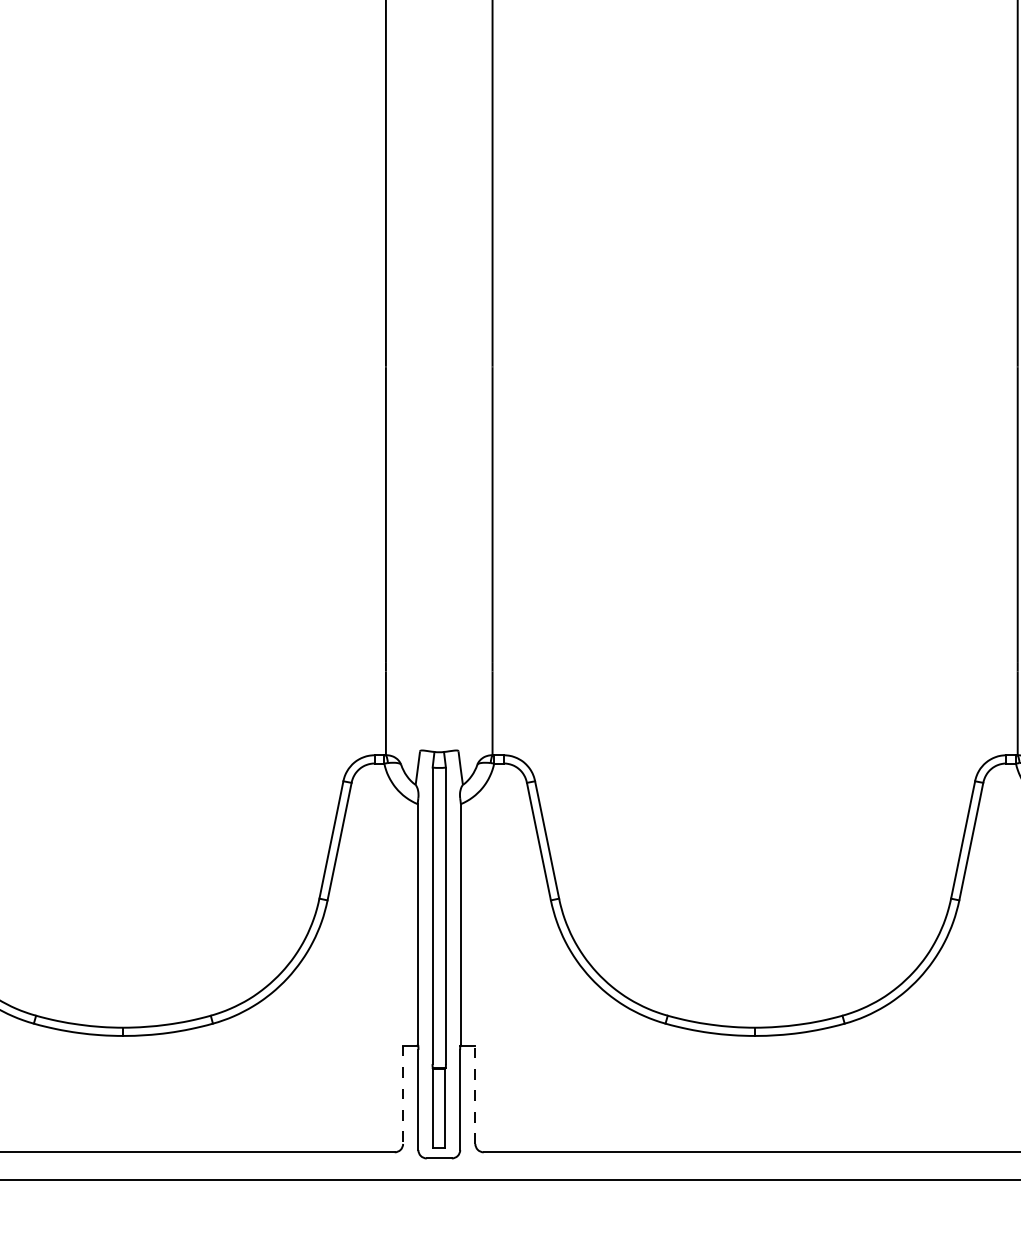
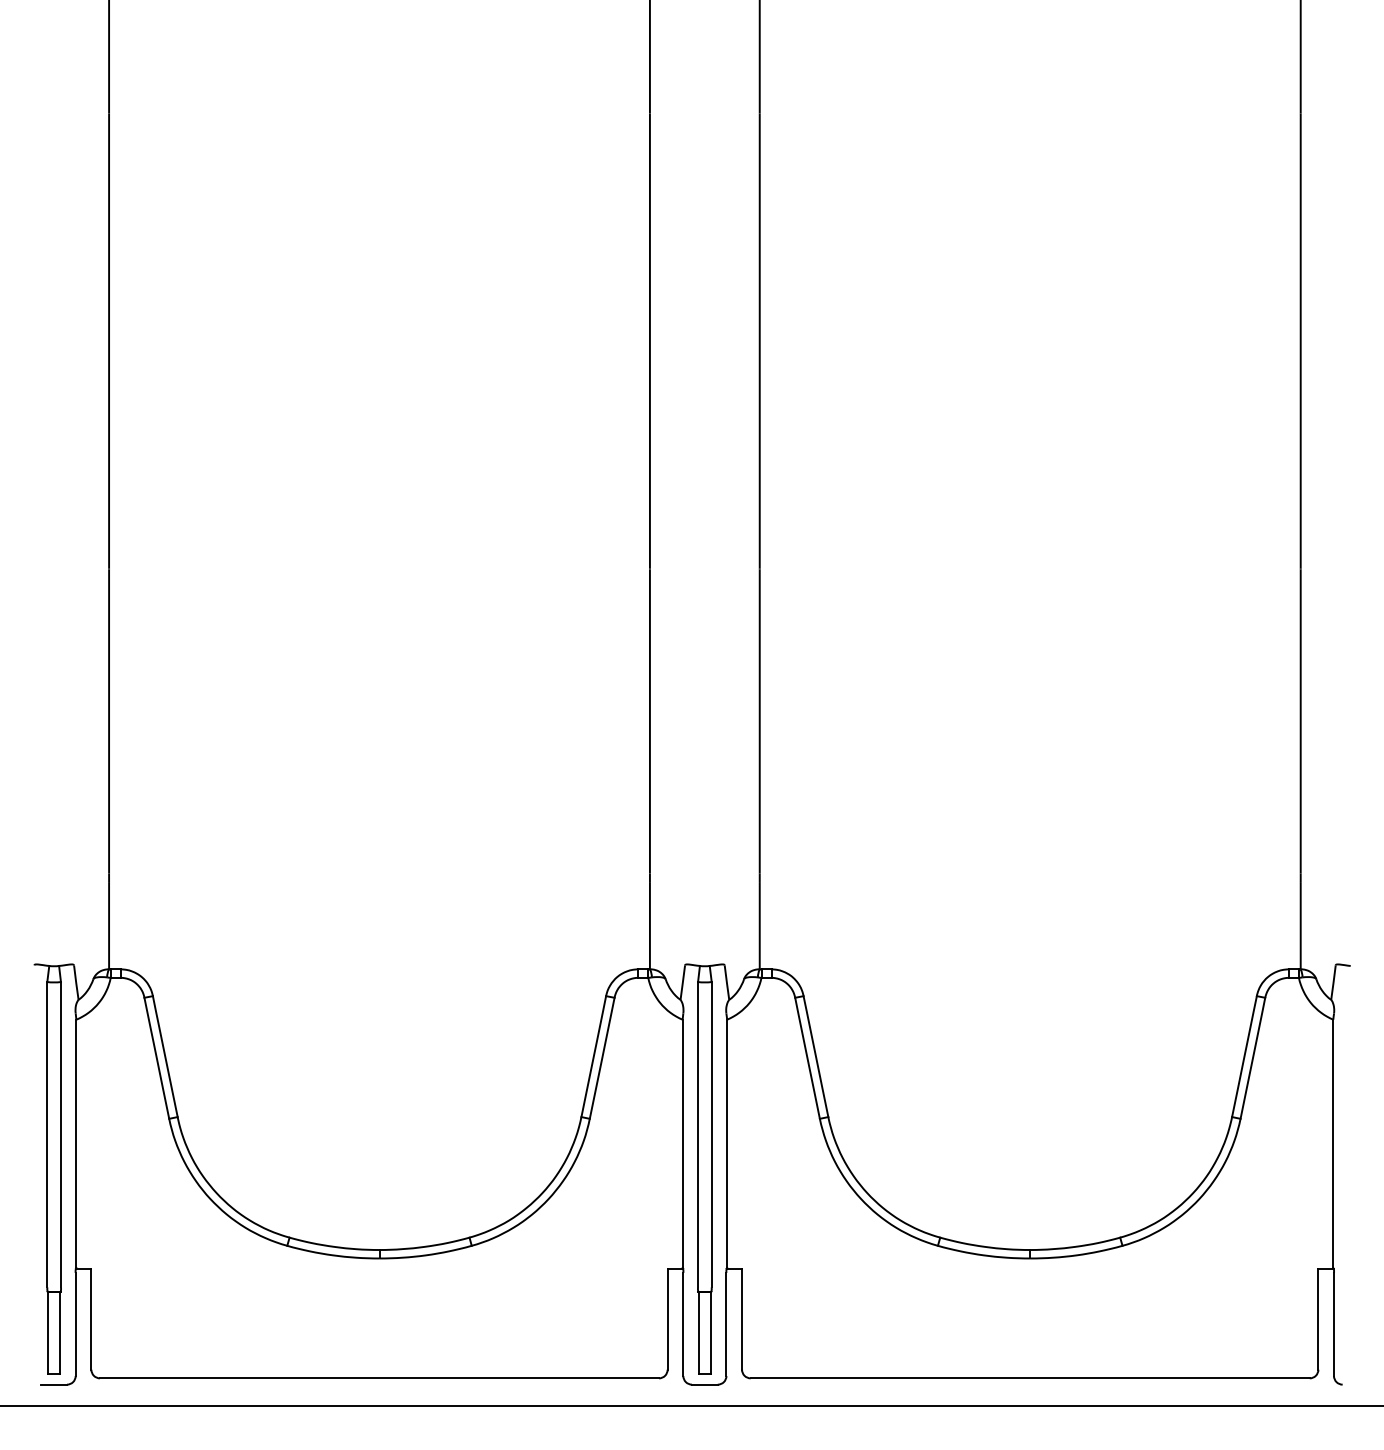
line: (402, 1095) -> (667, 1319), dashed -> solid
line: (475, 1095) -> (742, 1319), dashed -> solid

